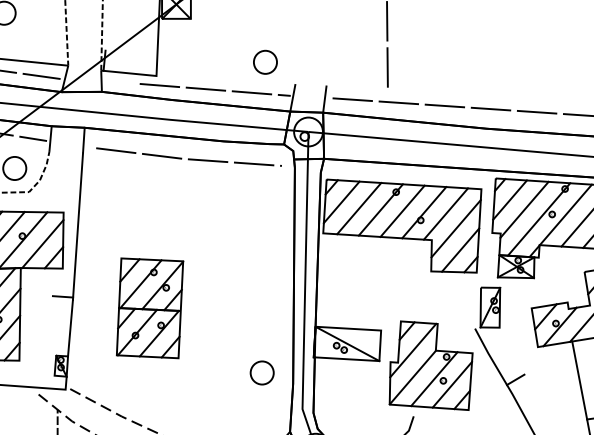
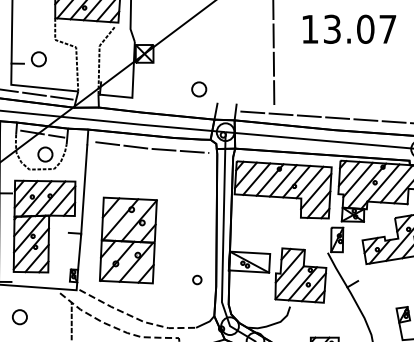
line: (215, 90) -> (168, 106), removed
part: (150, 306) -> (128, 239), size x1.4
part: (262, 372) -> (197, 279), size x0.6
line: (578, 380) -> (391, 284), removed

